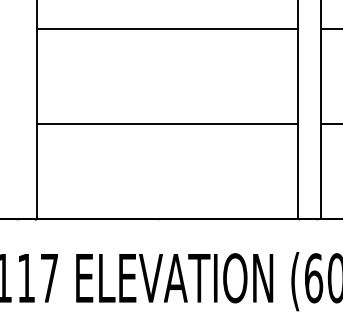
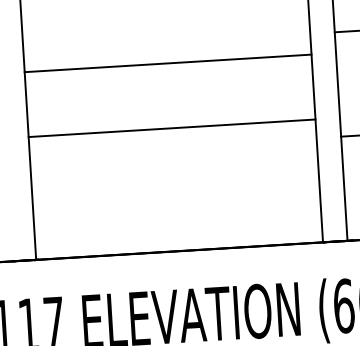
line: (167, 28) -> (168, 62), moved
line: (167, 124) -> (172, 128), moved

